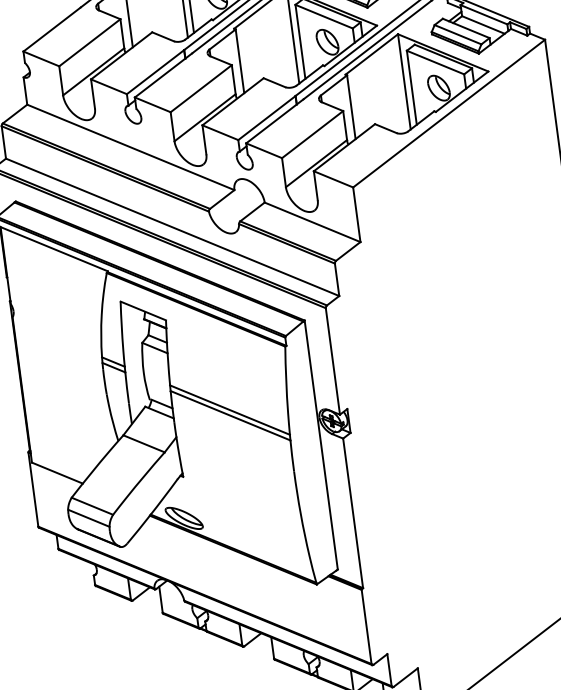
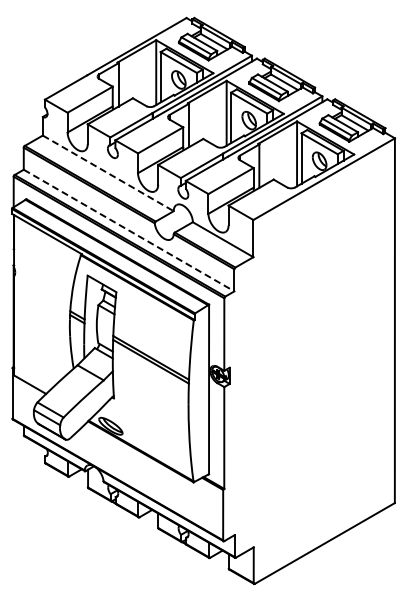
line: (131, 147) -> (108, 173), solid -> dashed
line: (173, 227) -> (129, 230), solid -> dashed

